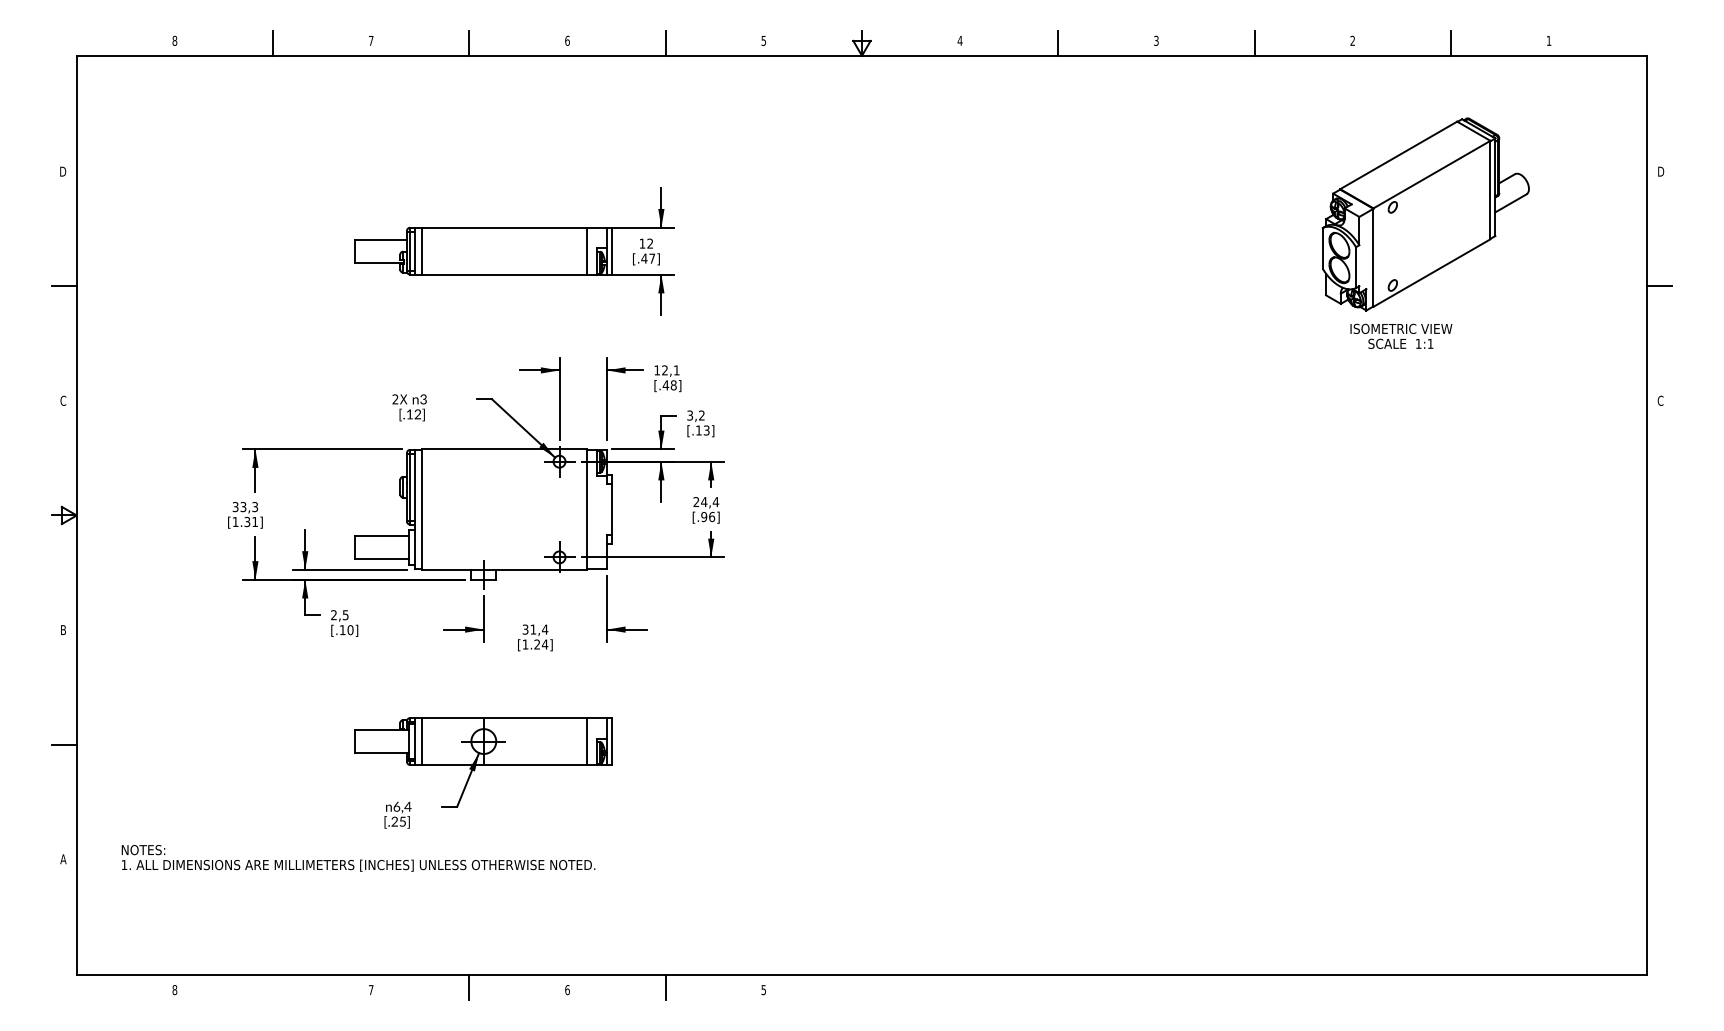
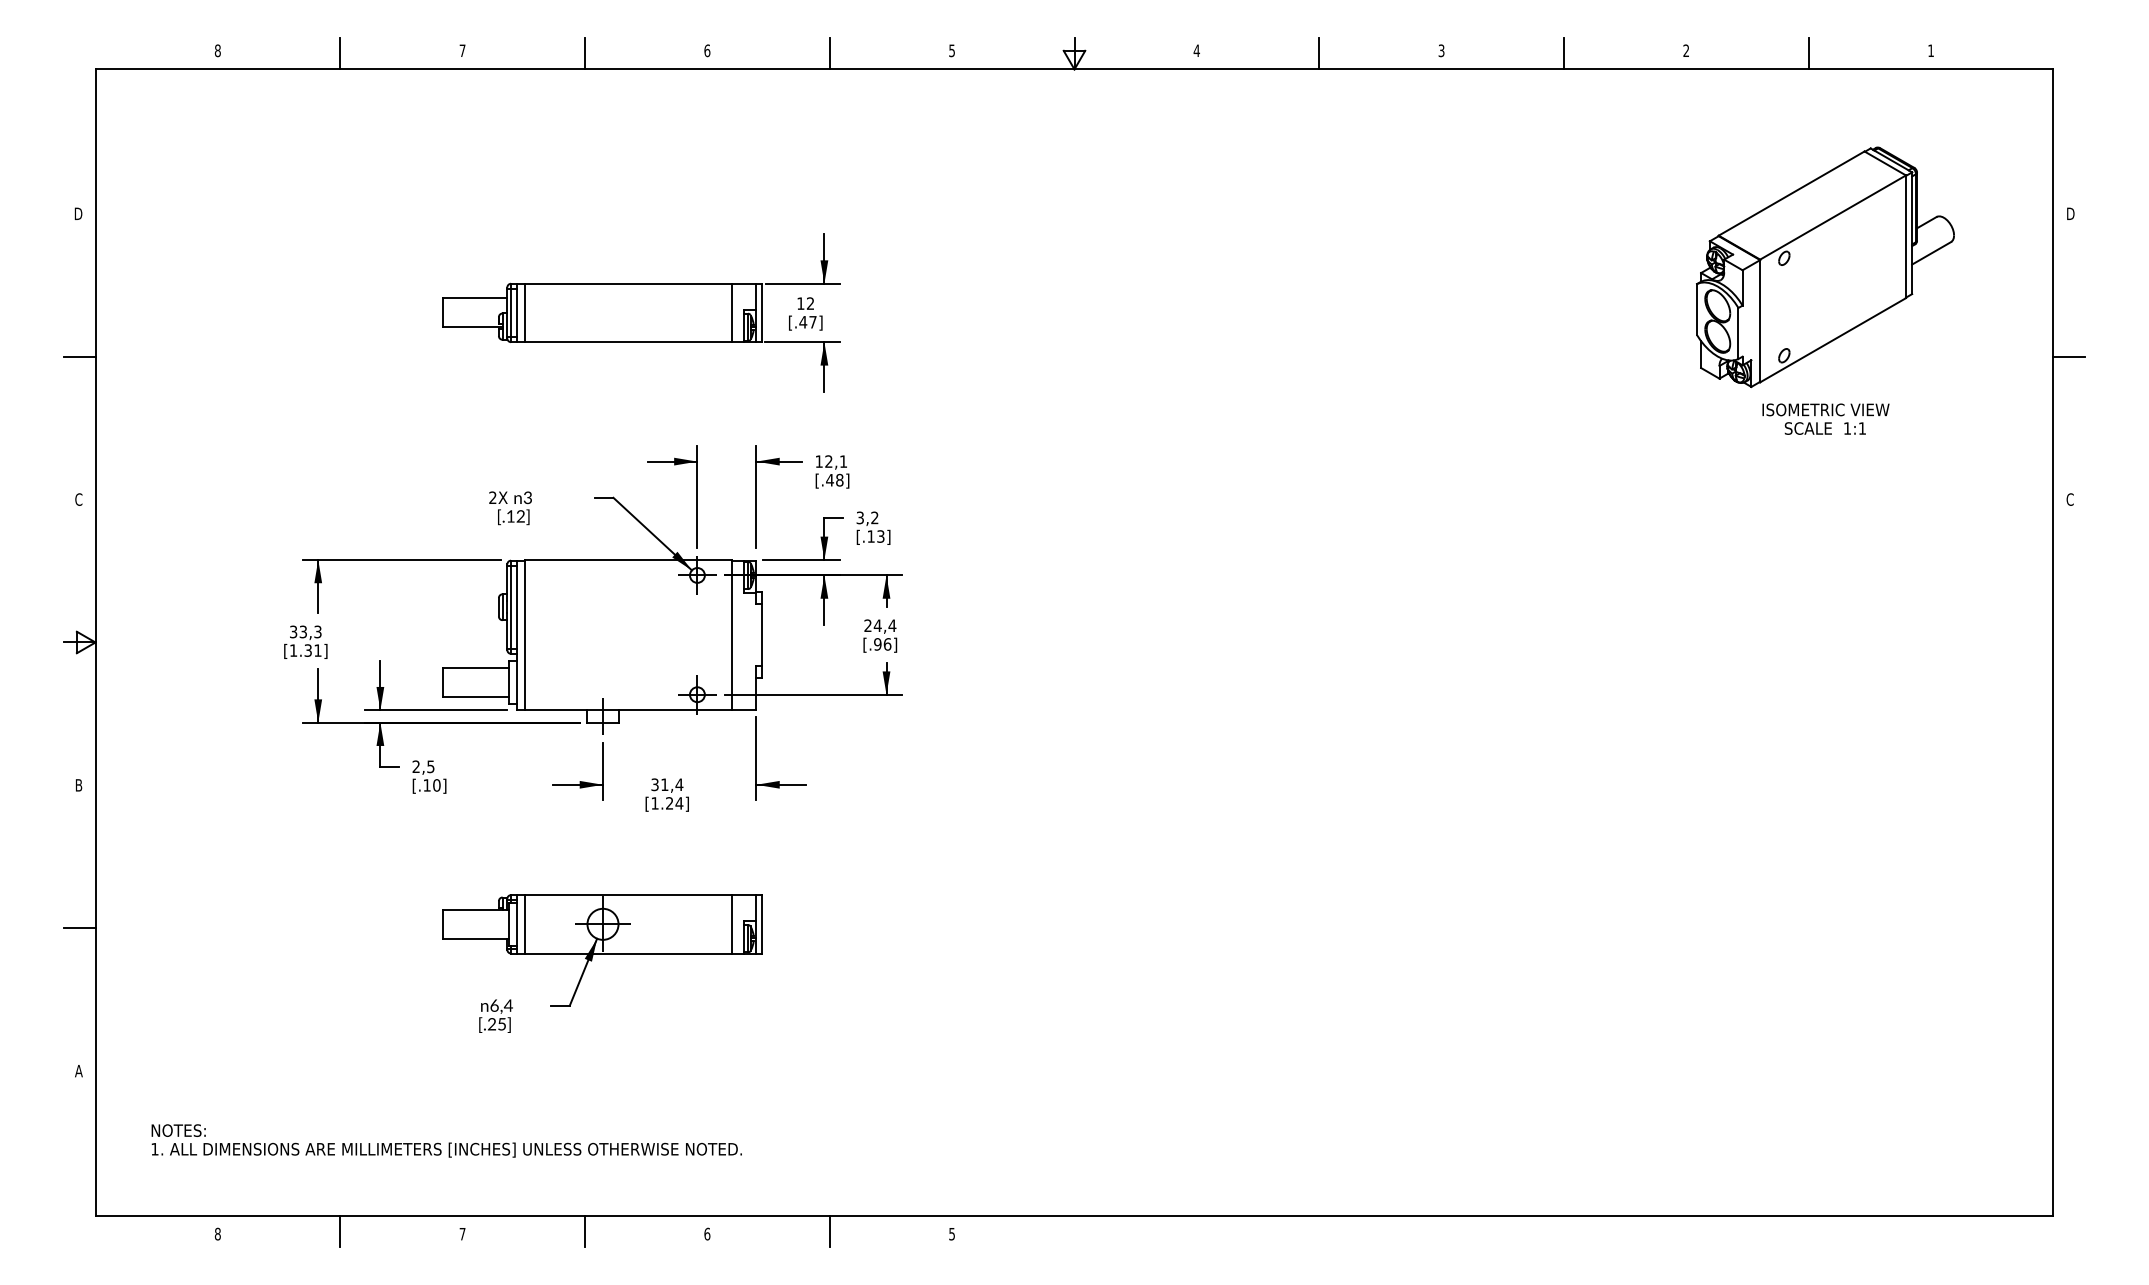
part: (1425, 214) -> (1825, 267), moved
text: (1401, 335) -> (1825, 418), moved
text: (358, 857) -> (446, 1140), moved
line: (273, 987) -> (340, 1230), added

